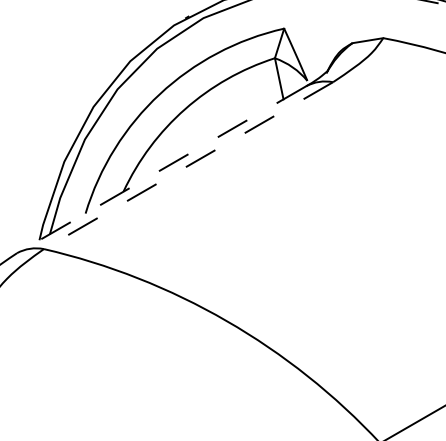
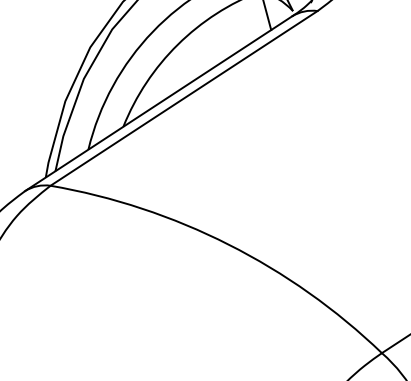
line: (188, 165) -> (184, 98), dashed -> solid
line: (161, 169) -> (158, 103), dashed -> solid

